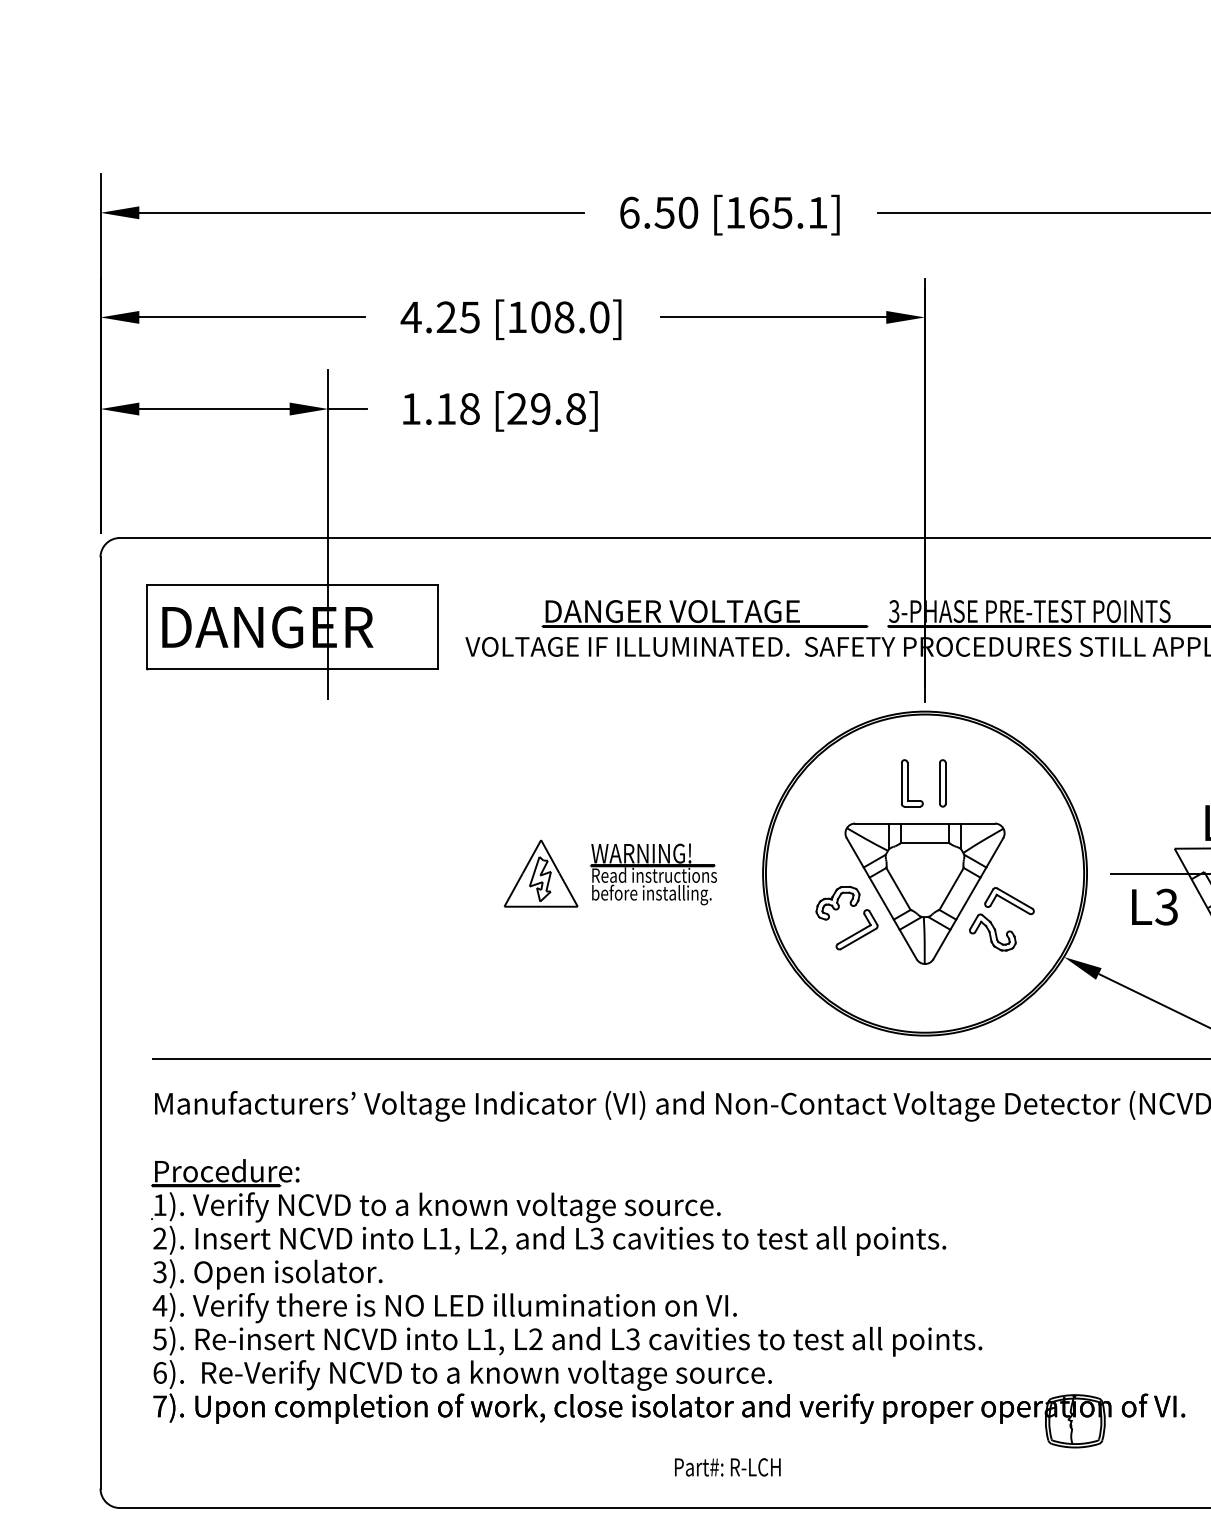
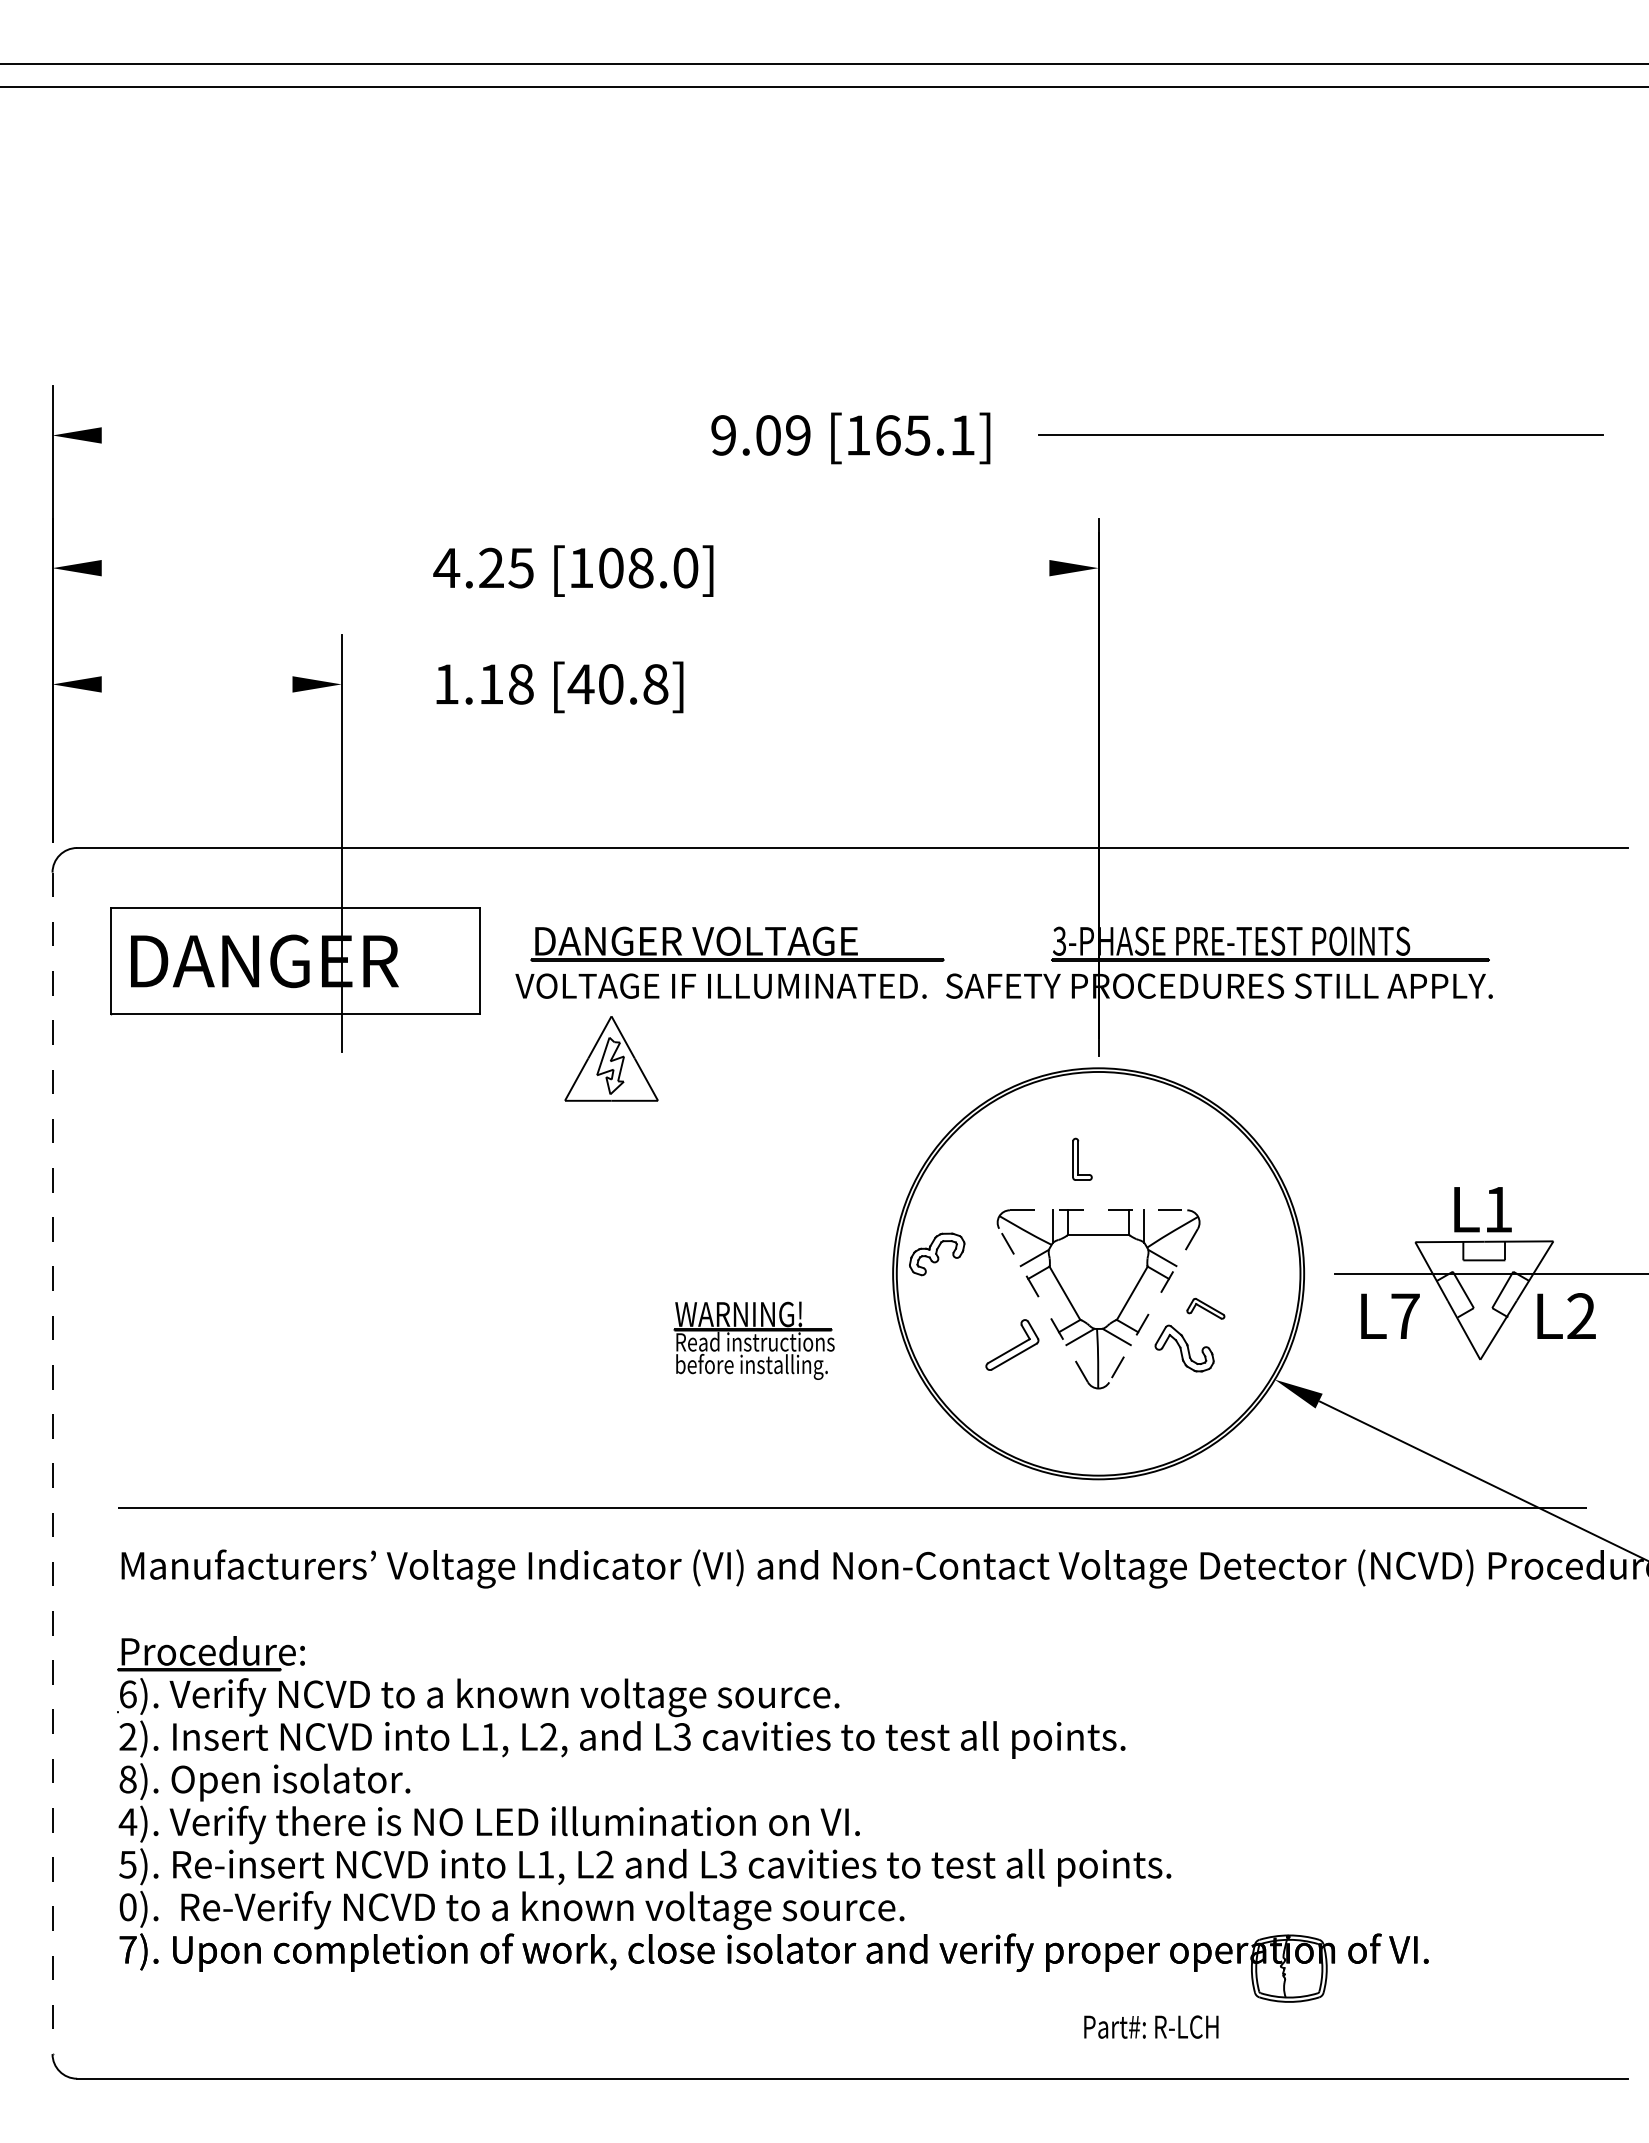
line: (361, 212) -> (383, 435), removed
text: (658, 212) -> (760, 435), 6.50 -> 9.09
line: (251, 317) -> (244, 568), removed
line: (773, 317) -> (906, 568), removed
line: (213, 409) -> (196, 684), removed
line: (347, 409) -> (365, 684), removed
text: (528, 409) -> (595, 684), [29.8] -> [40.8]
part: (705, 613) -> (737, 943), moved
part: (912, 783) -> (1082, 1159), size x0.7
part: (942, 783) -> (1120, 1159), removed
line: (924, 823) -> (1098, 1210), solid -> dashed
part: (541, 873) -> (611, 1058), moved
part: (653, 874) -> (753, 1340), moved
line: (881, 898) -> (1043, 1305), solid -> dashed
line: (968, 898) -> (1153, 1305), solid -> dashed
part: (1009, 900) -> (1205, 1308), size x0.6
part: (838, 903) -> (937, 1254), moved
text: (1166, 907) -> (1404, 1316), L3 -> L7
line: (100, 1023) -> (52, 1463), solid -> dashed
text: (160, 1205) -> (128, 1694), 1). -> 6).
text: (159, 1272) -> (127, 1779), 3). -> 8).
text: (159, 1373) -> (127, 1907), 6). -> 0).
text: (727, 1466) -> (1151, 2026), moved

